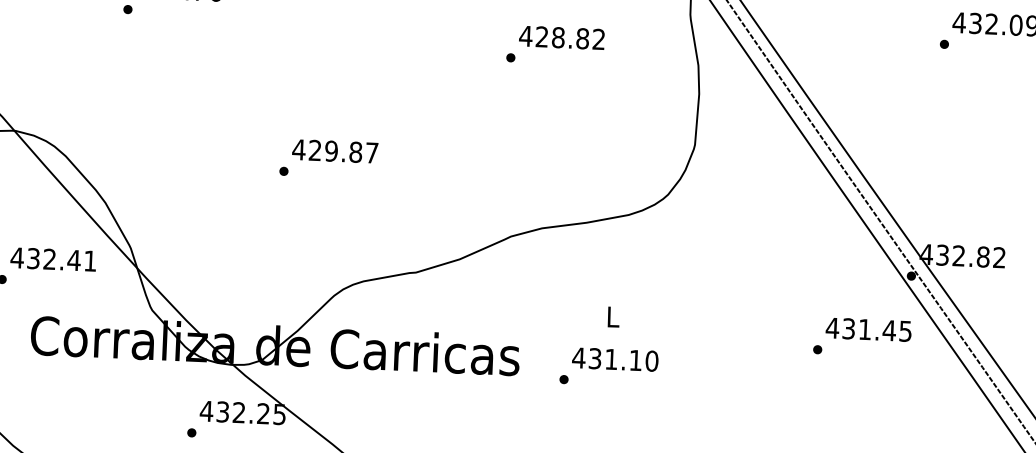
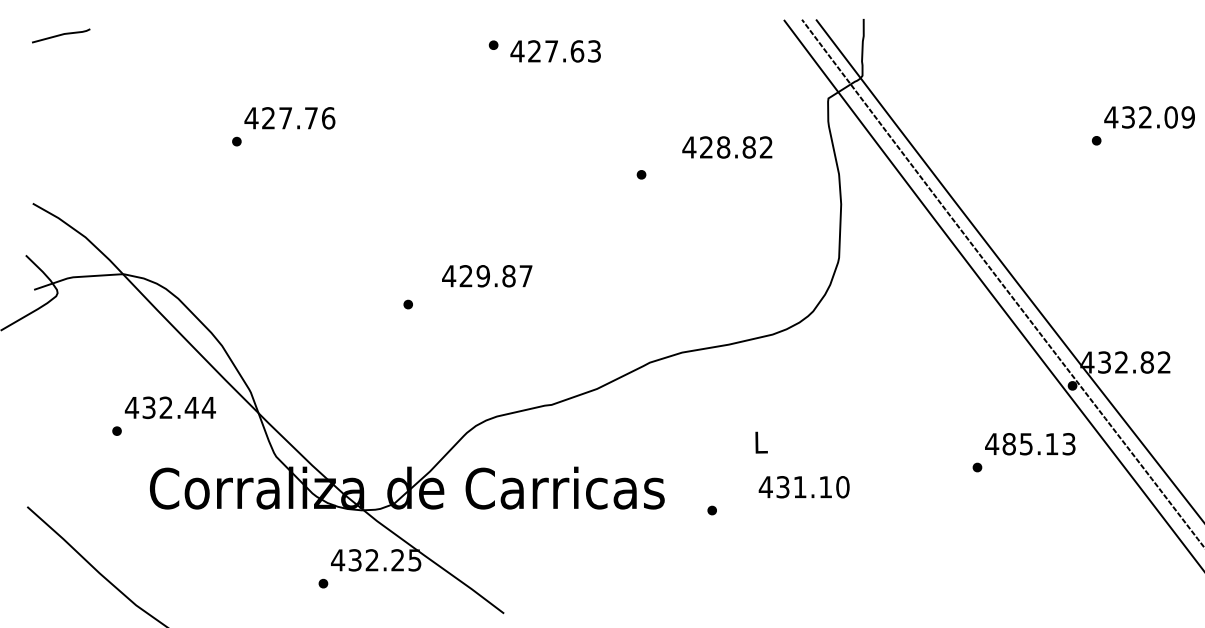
text: (562, 37) -> (727, 147), moved
text: (335, 151) -> (487, 276), moved
text: (89, 260) -> (208, 407), 432.41 -> 432.44
text: (876, 330) -> (1038, 444), 431.45 -> 485.13
text: (614, 359) -> (803, 487), moved

